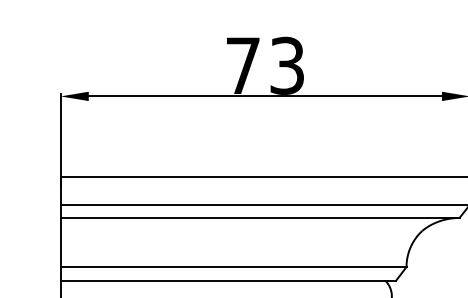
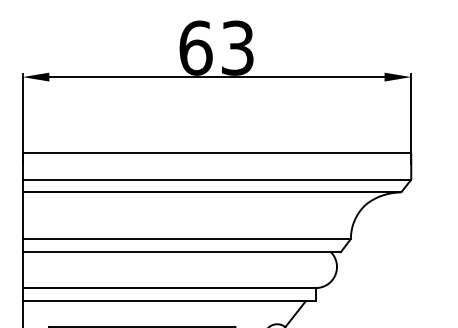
text: (242, 65) -> (195, 47), 73 -> 63

